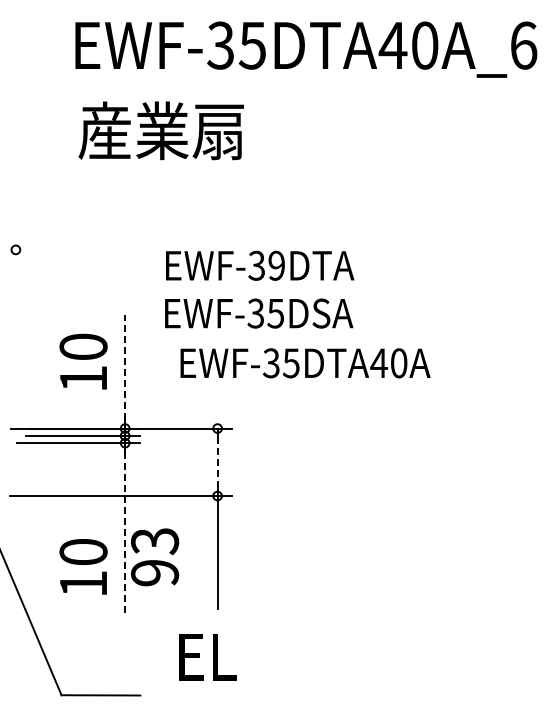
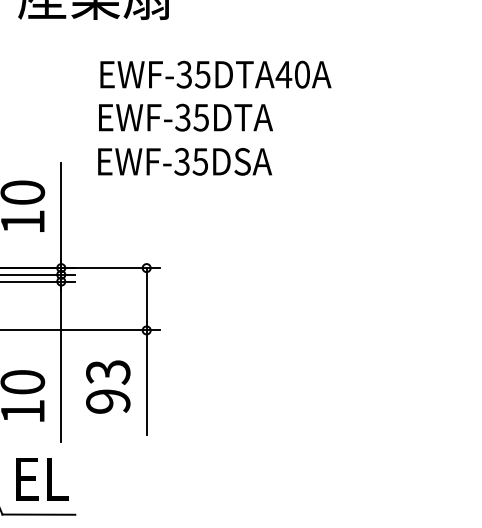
text: (276, 265) -> (201, 117), EWF-39DTA -> EWF-35DTA
text: (305, 363) -> (215, 74), moved
line: (125, 367) -> (61, 211), dashed -> solid
line: (217, 462) -> (146, 299), dashed -> solid
line: (125, 534) -> (61, 365), dashed -> solid
text: (155, 557) -> (108, 387), moved
text: (207, 657) -> (42, 479), moved

